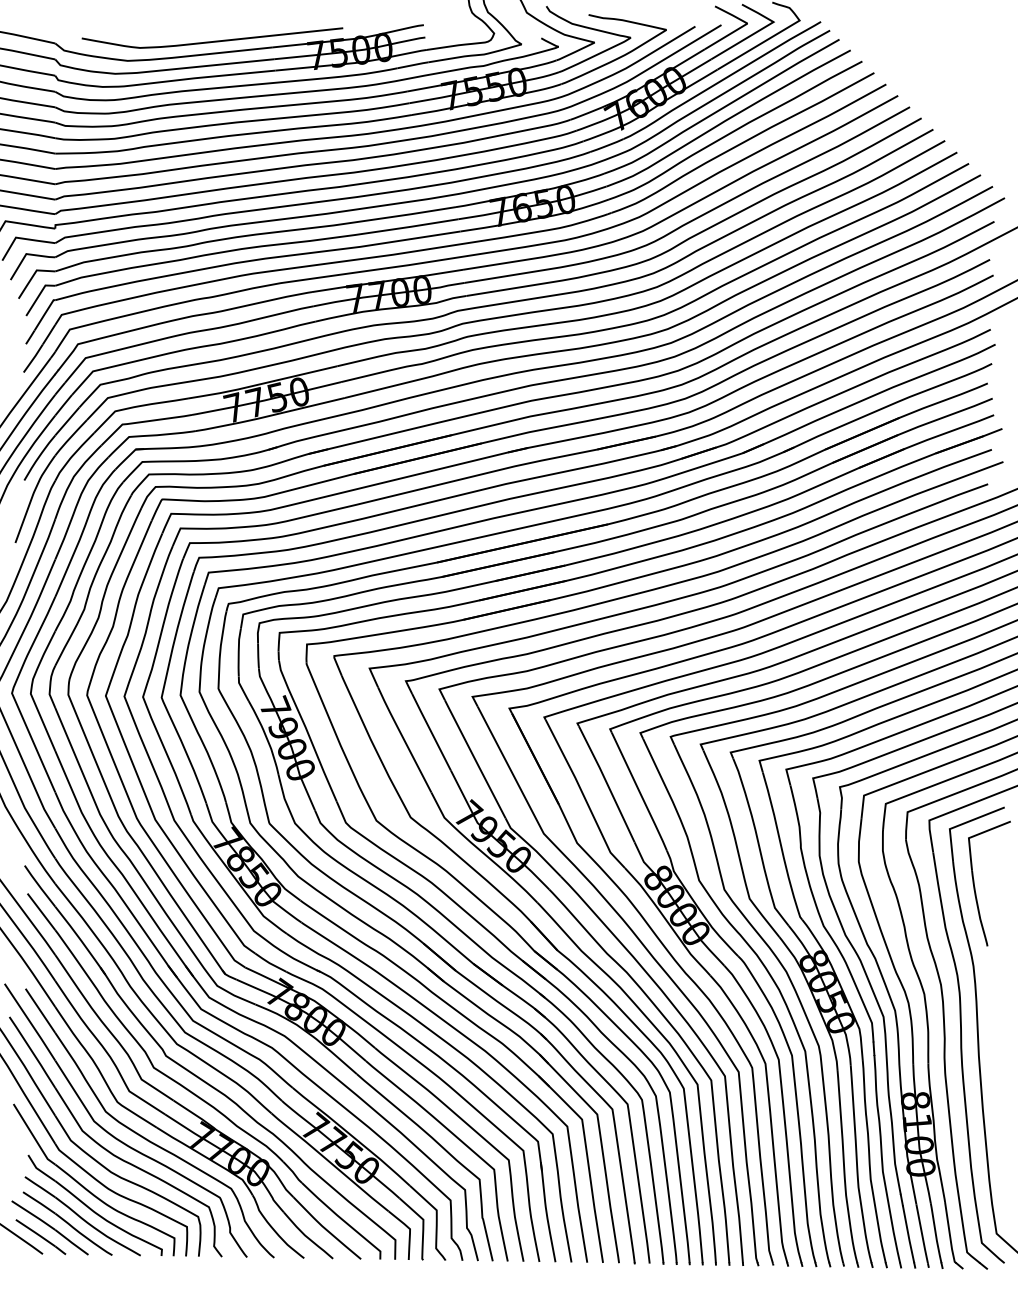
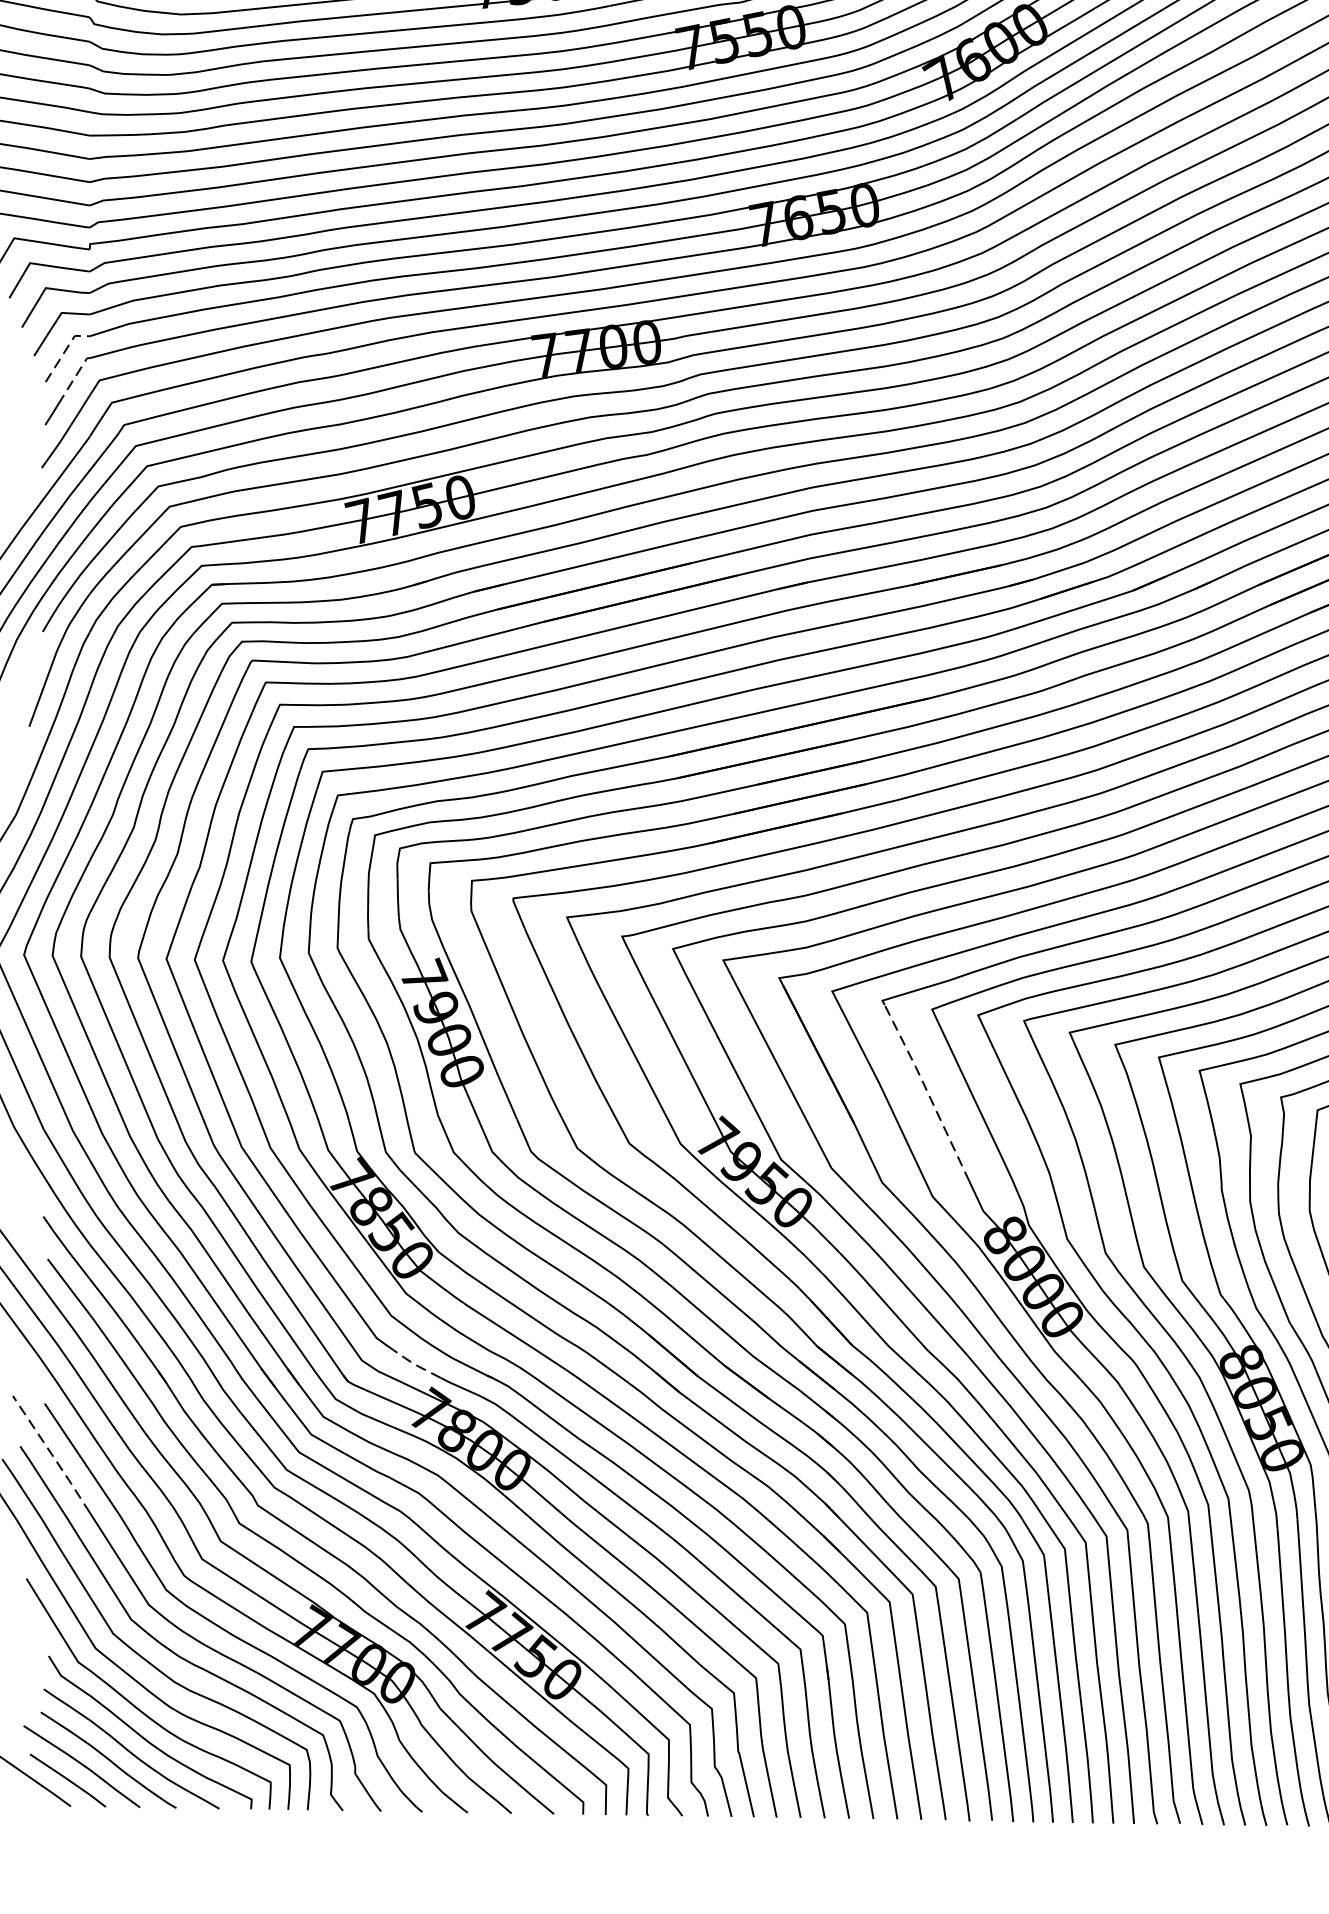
line: (38, 296) -> (64, 352), solid -> dashed
line: (44, 314) -> (73, 379), solid -> dashed
line: (606, 782) -> (926, 1090), solid -> dashed
line: (269, 963) -> (414, 1365), solid -> dashed
line: (30, 1022) -> (52, 1454), solid -> dashed

